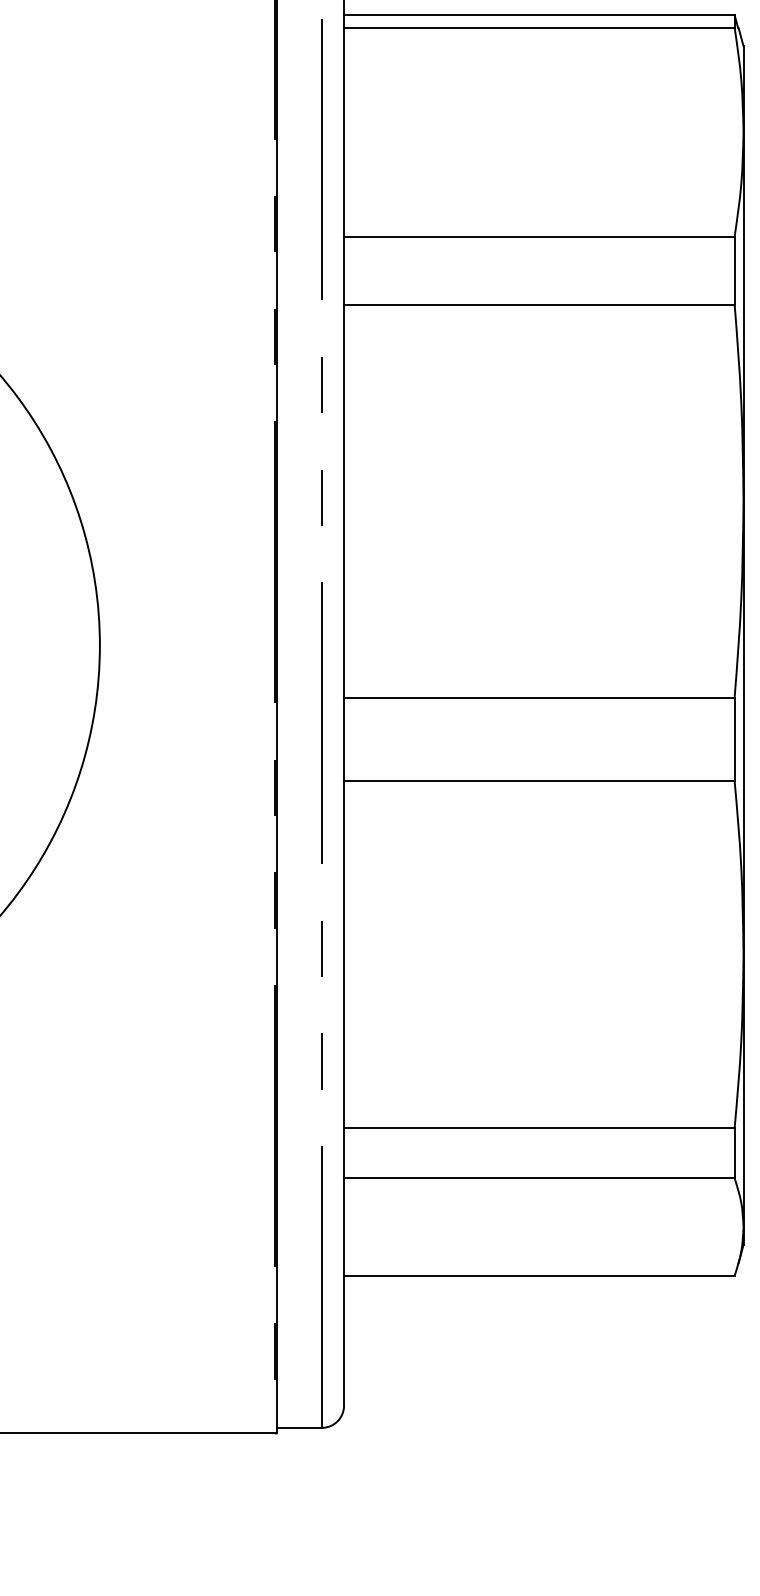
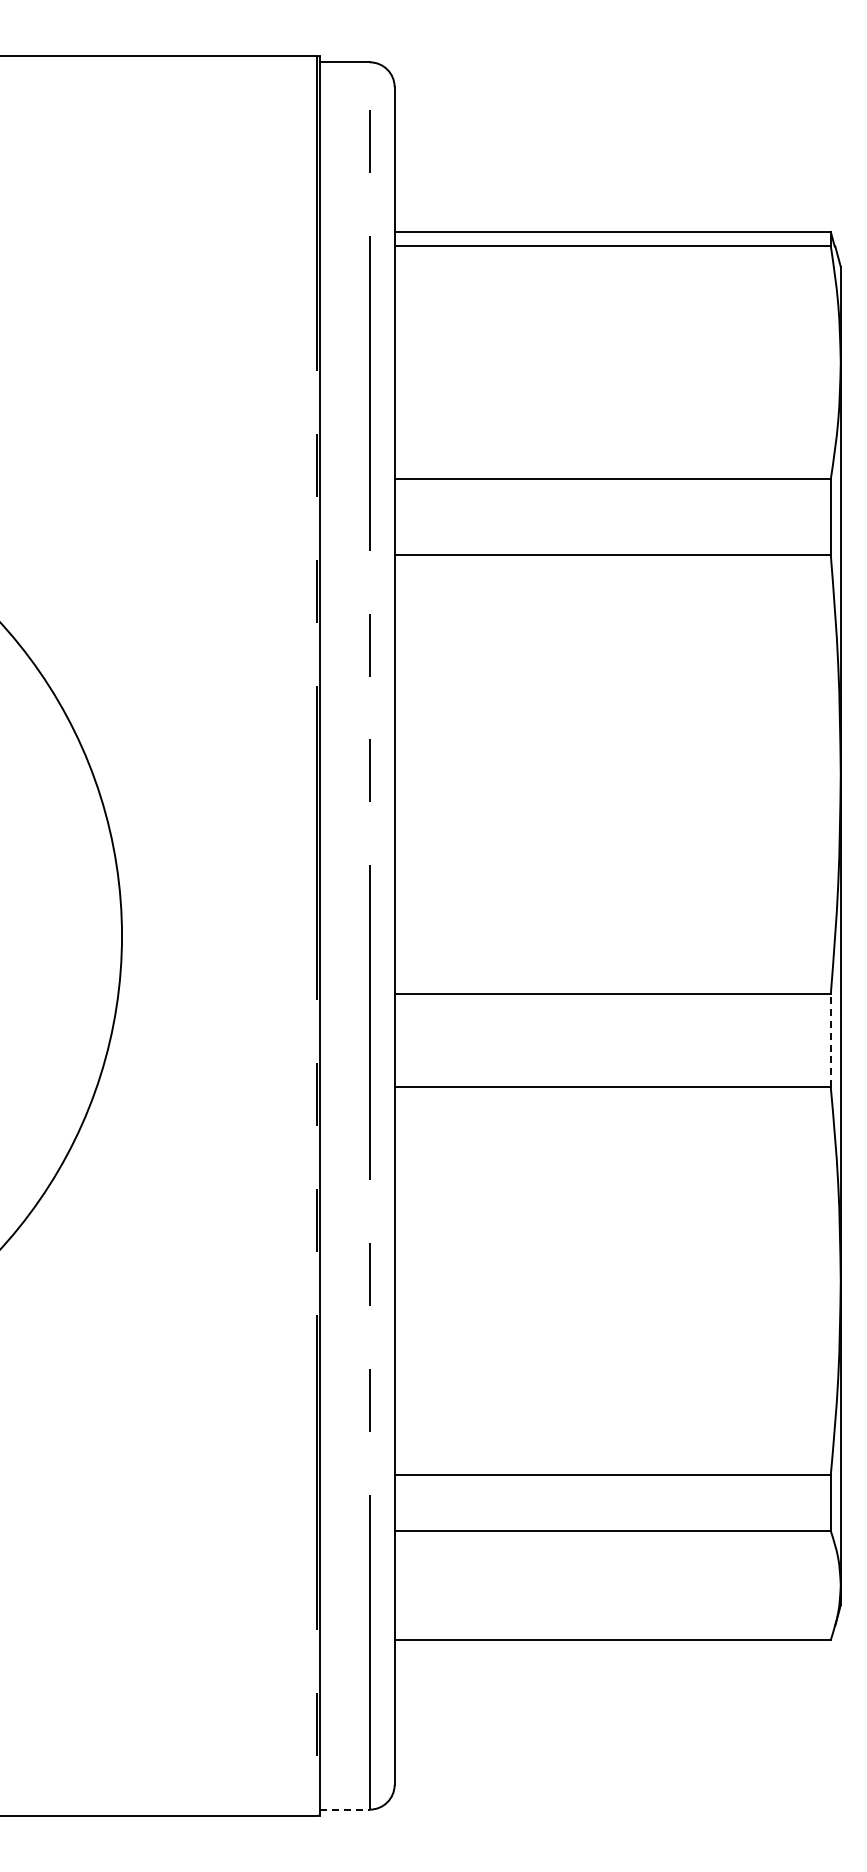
line: (734, 739) -> (830, 1040), solid -> dashed
line: (300, 1427) -> (345, 1809), solid -> dashed

